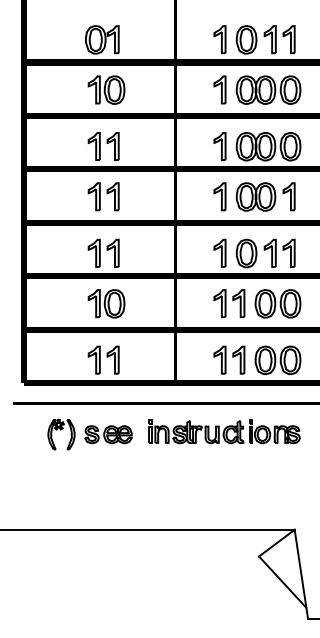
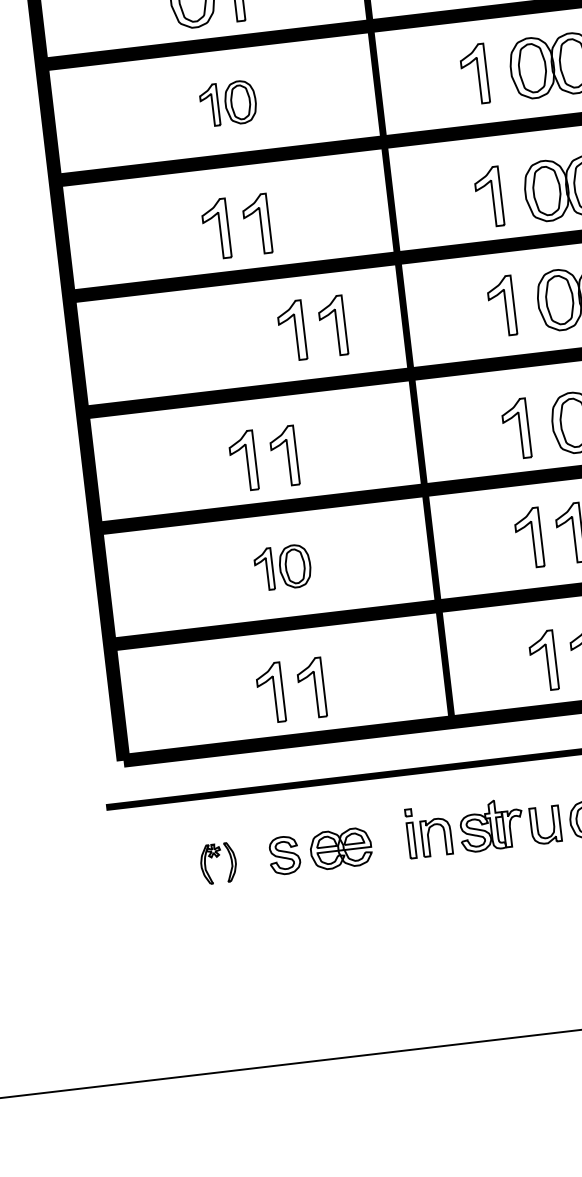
part: (106, 89) -> (228, 102), size x0.7
part: (103, 196) -> (311, 328), moved
part: (106, 303) -> (282, 566), size x0.7
part: (61, 434) -> (218, 862), size x0.6

